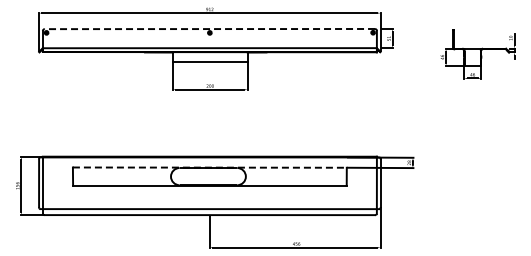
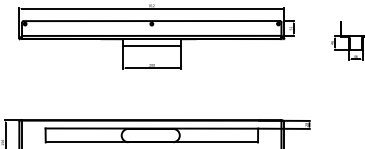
line: (209, 29) -> (151, 21), dashed -> solid
line: (209, 167) -> (151, 128), dashed -> solid

